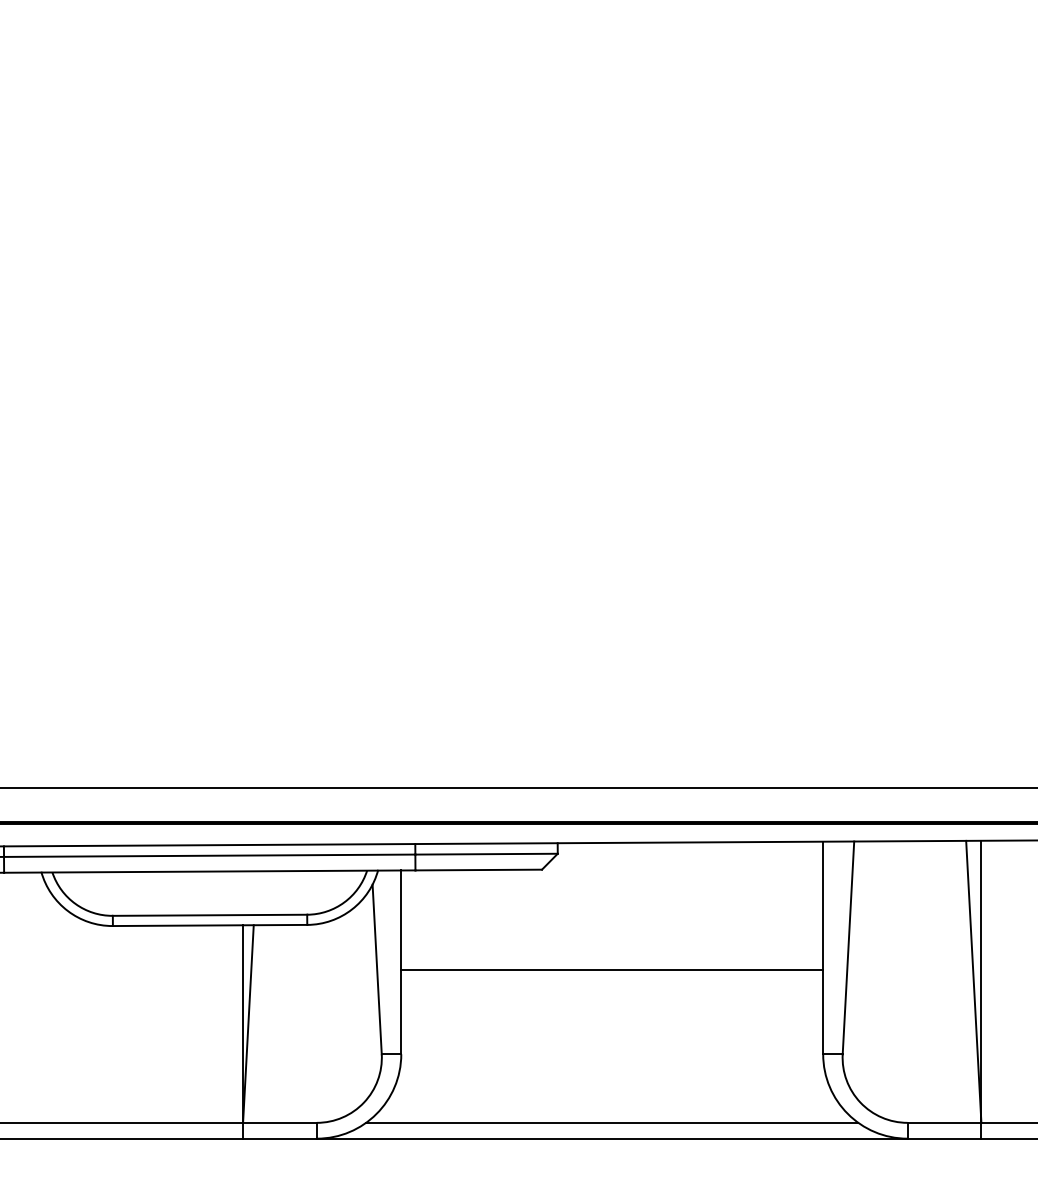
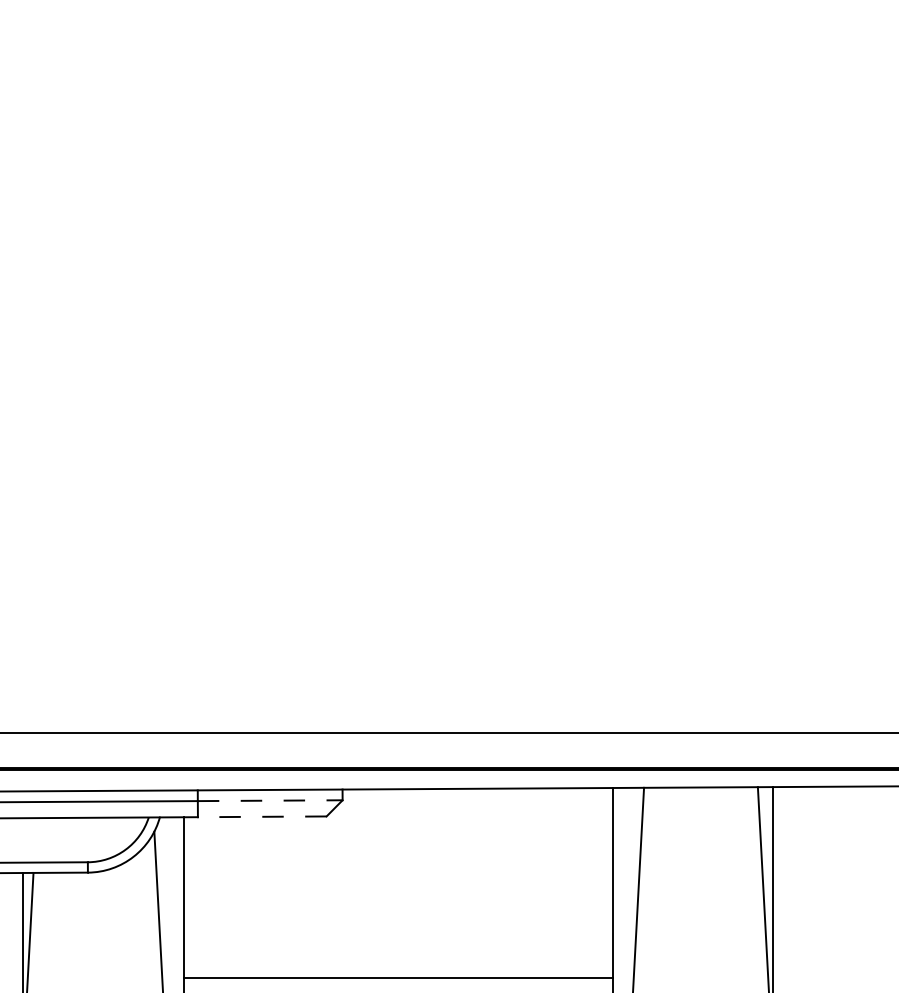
line: (487, 854) -> (271, 801), solid -> dashed
line: (478, 870) -> (262, 817), solid -> dashed
line: (612, 969) -> (398, 977), moved

